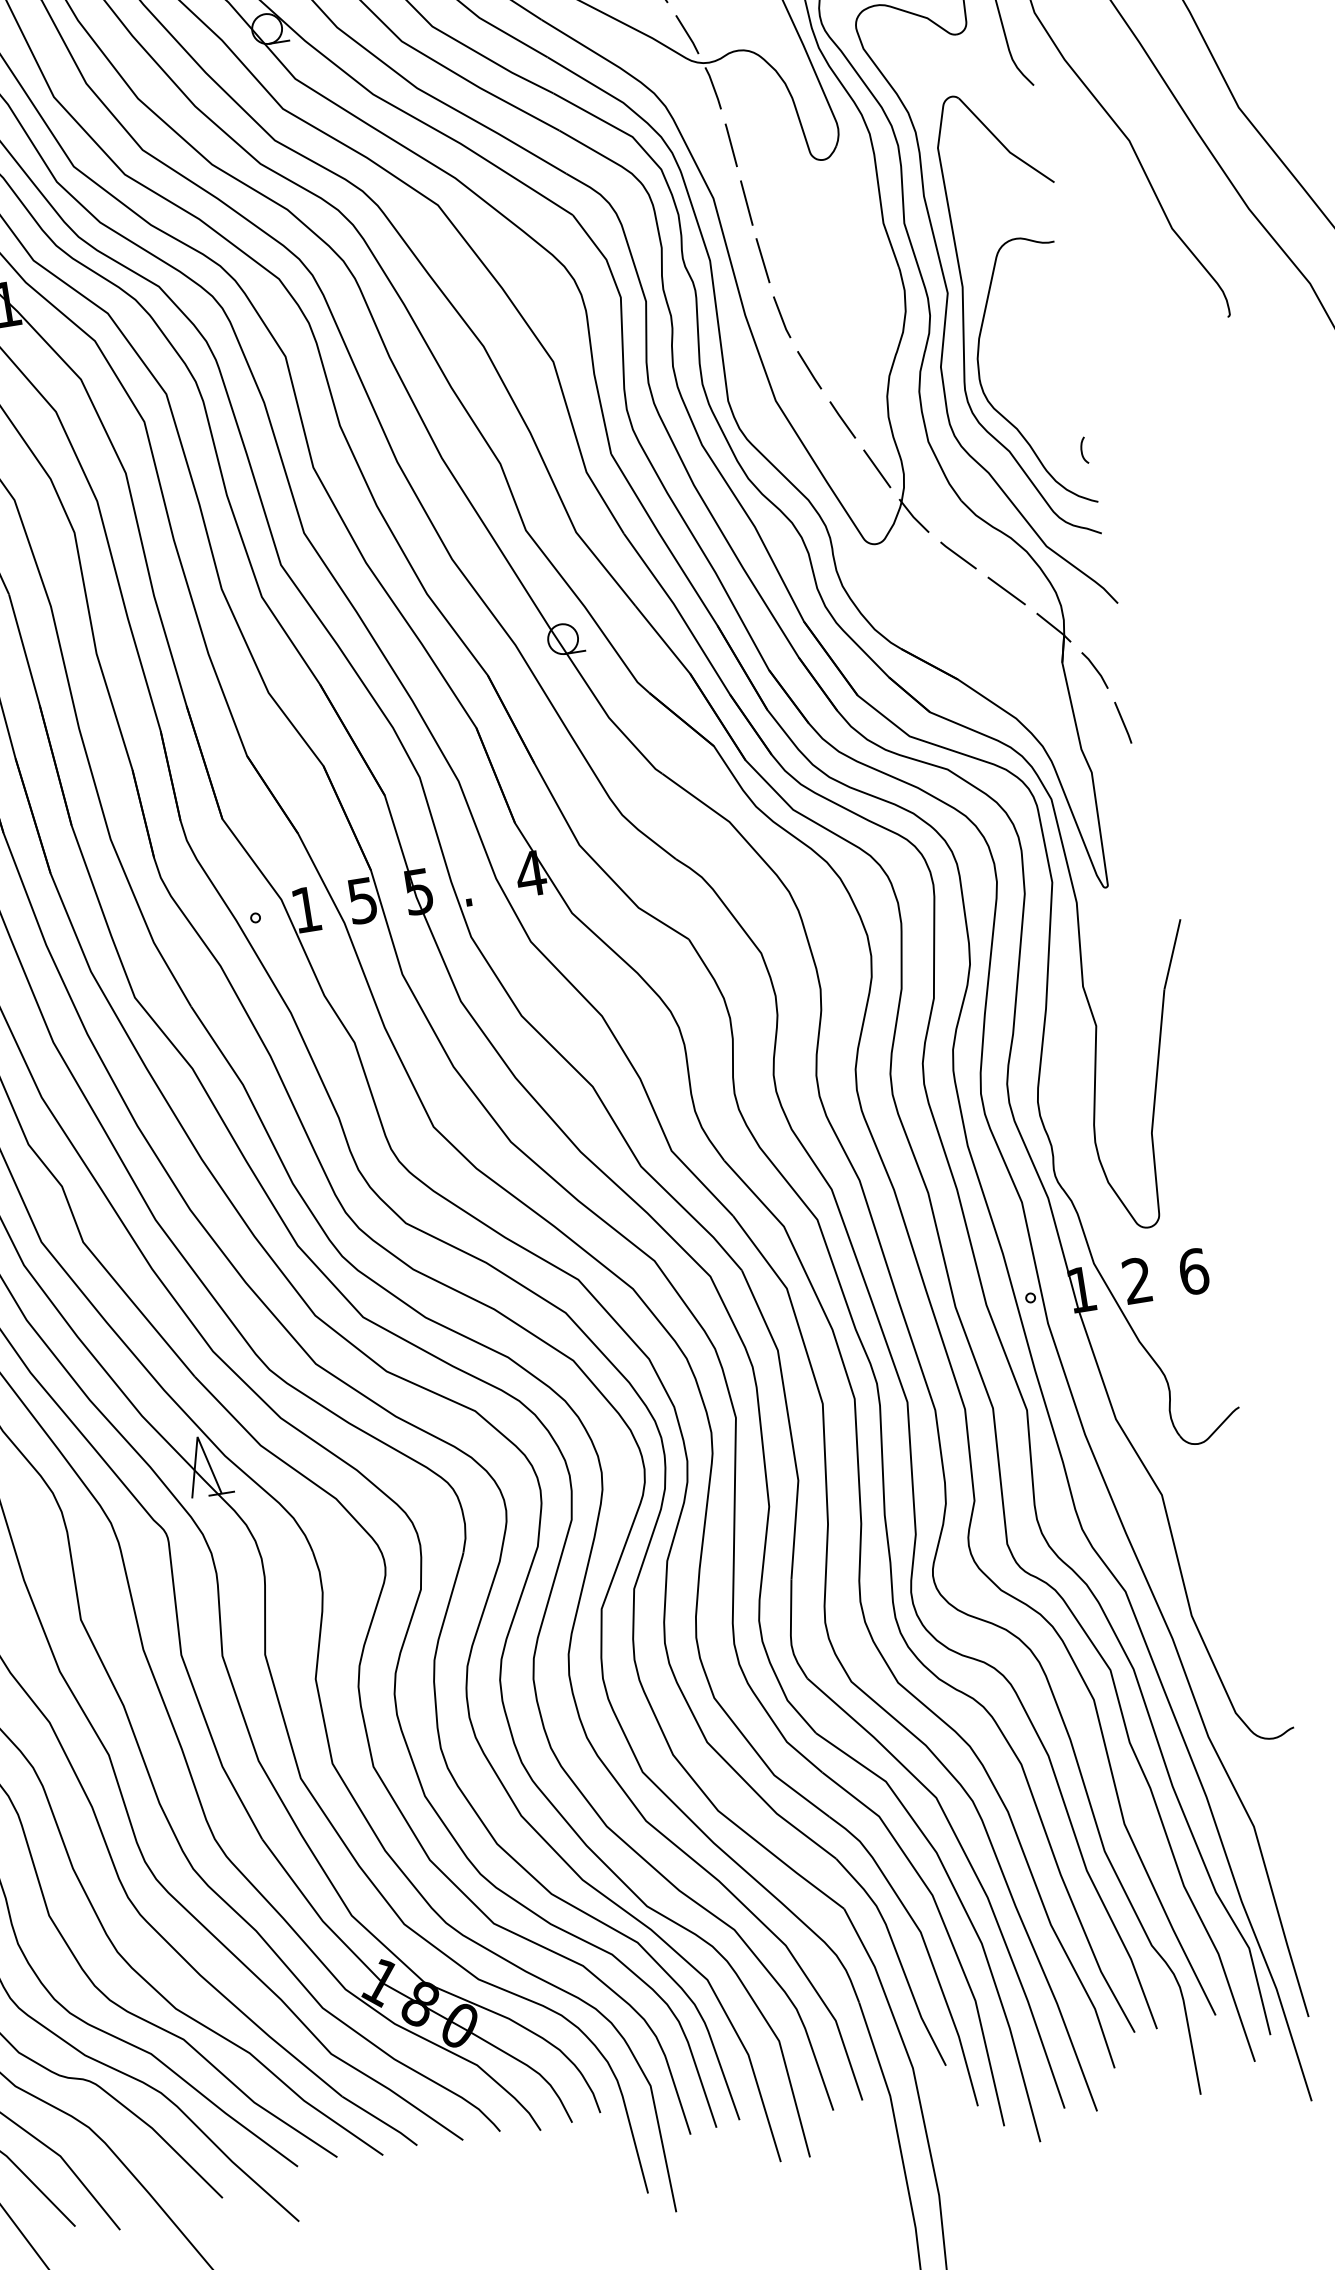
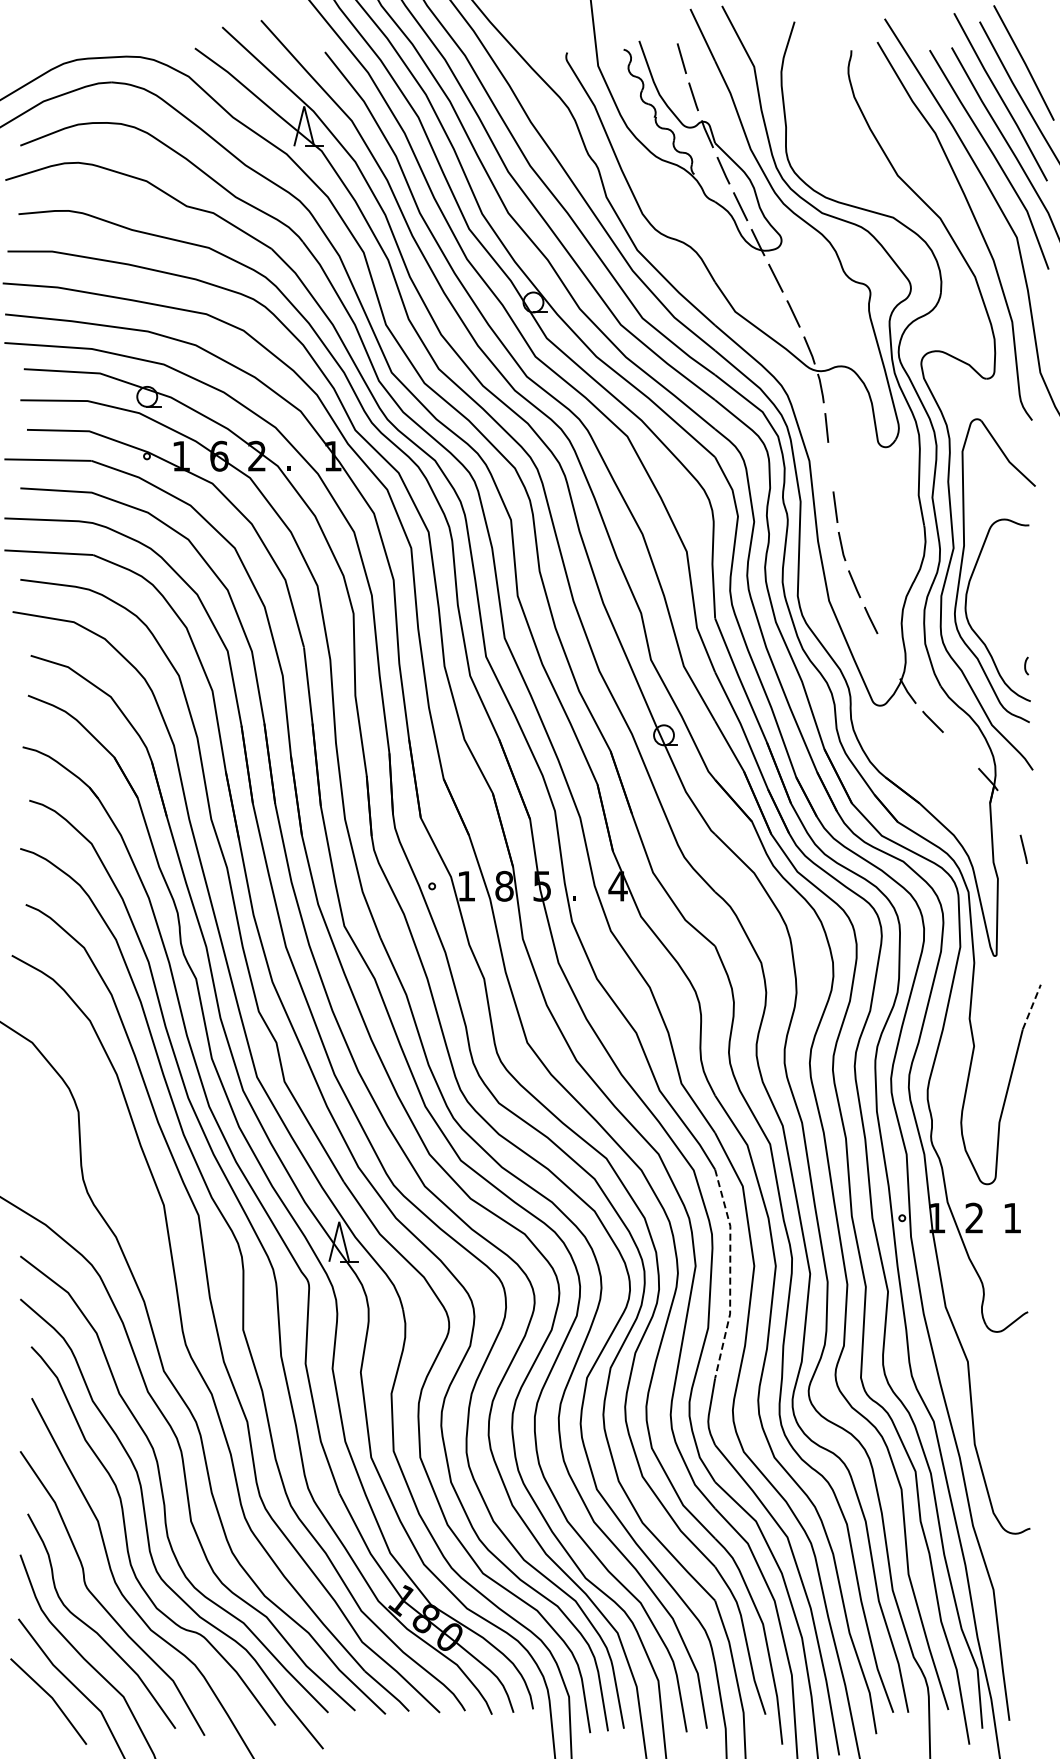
line: (746, 203) -> (830, 467), removed
line: (876, 467) -> (888, 655), removed
line: (1005, 589) -> (960, 749), removed
line: (1094, 669) -> (1010, 811), removed
text: (362, 899) -> (504, 885), 5 -> 8
line: (1173, 953) -> (1032, 1006), solid -> dashed
text: (1193, 1270) -> (1012, 1217), 6 -> 1
line: (789, 1422) -> (730, 1274), solid -> dashed

